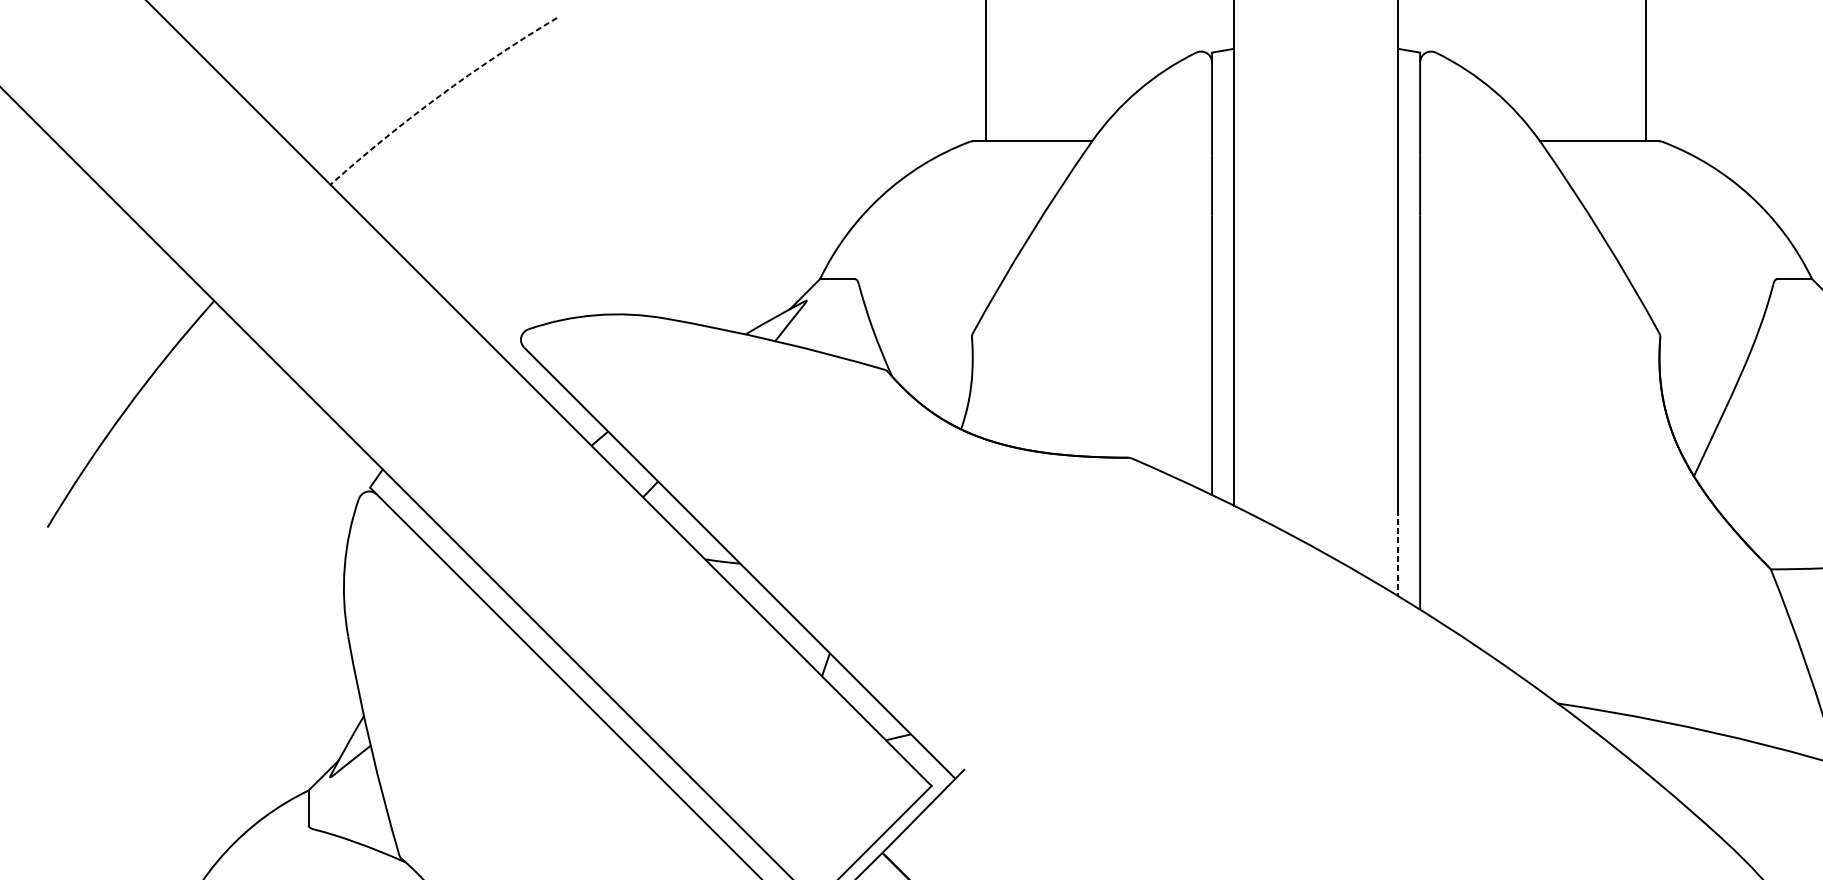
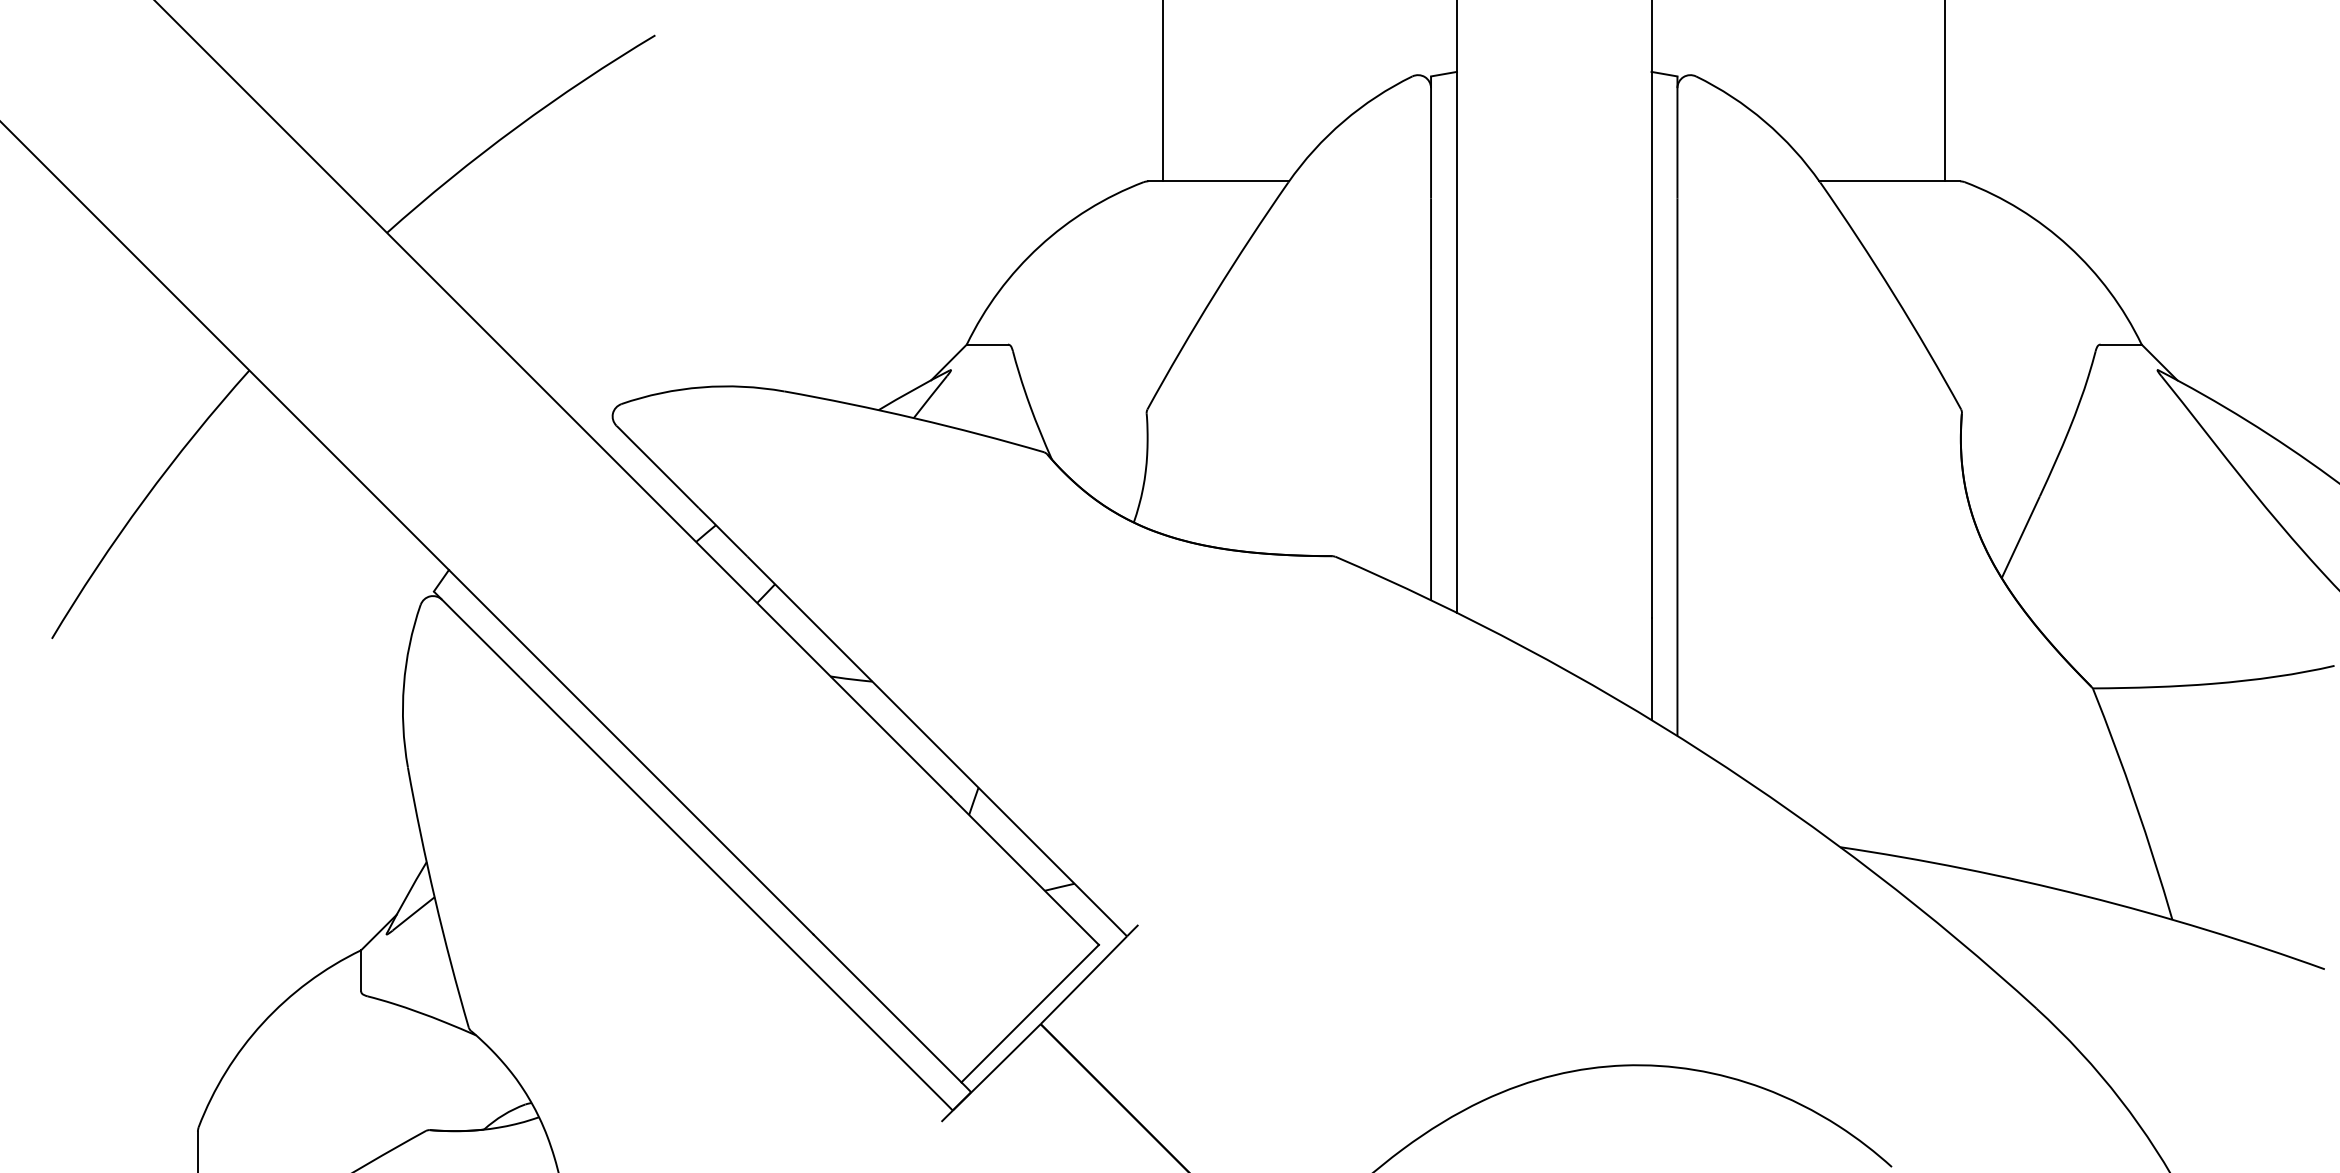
arc: (439, 95) -> (516, 127), dashed -> solid
line: (1398, 553) -> (1651, 669), dashed -> solid

